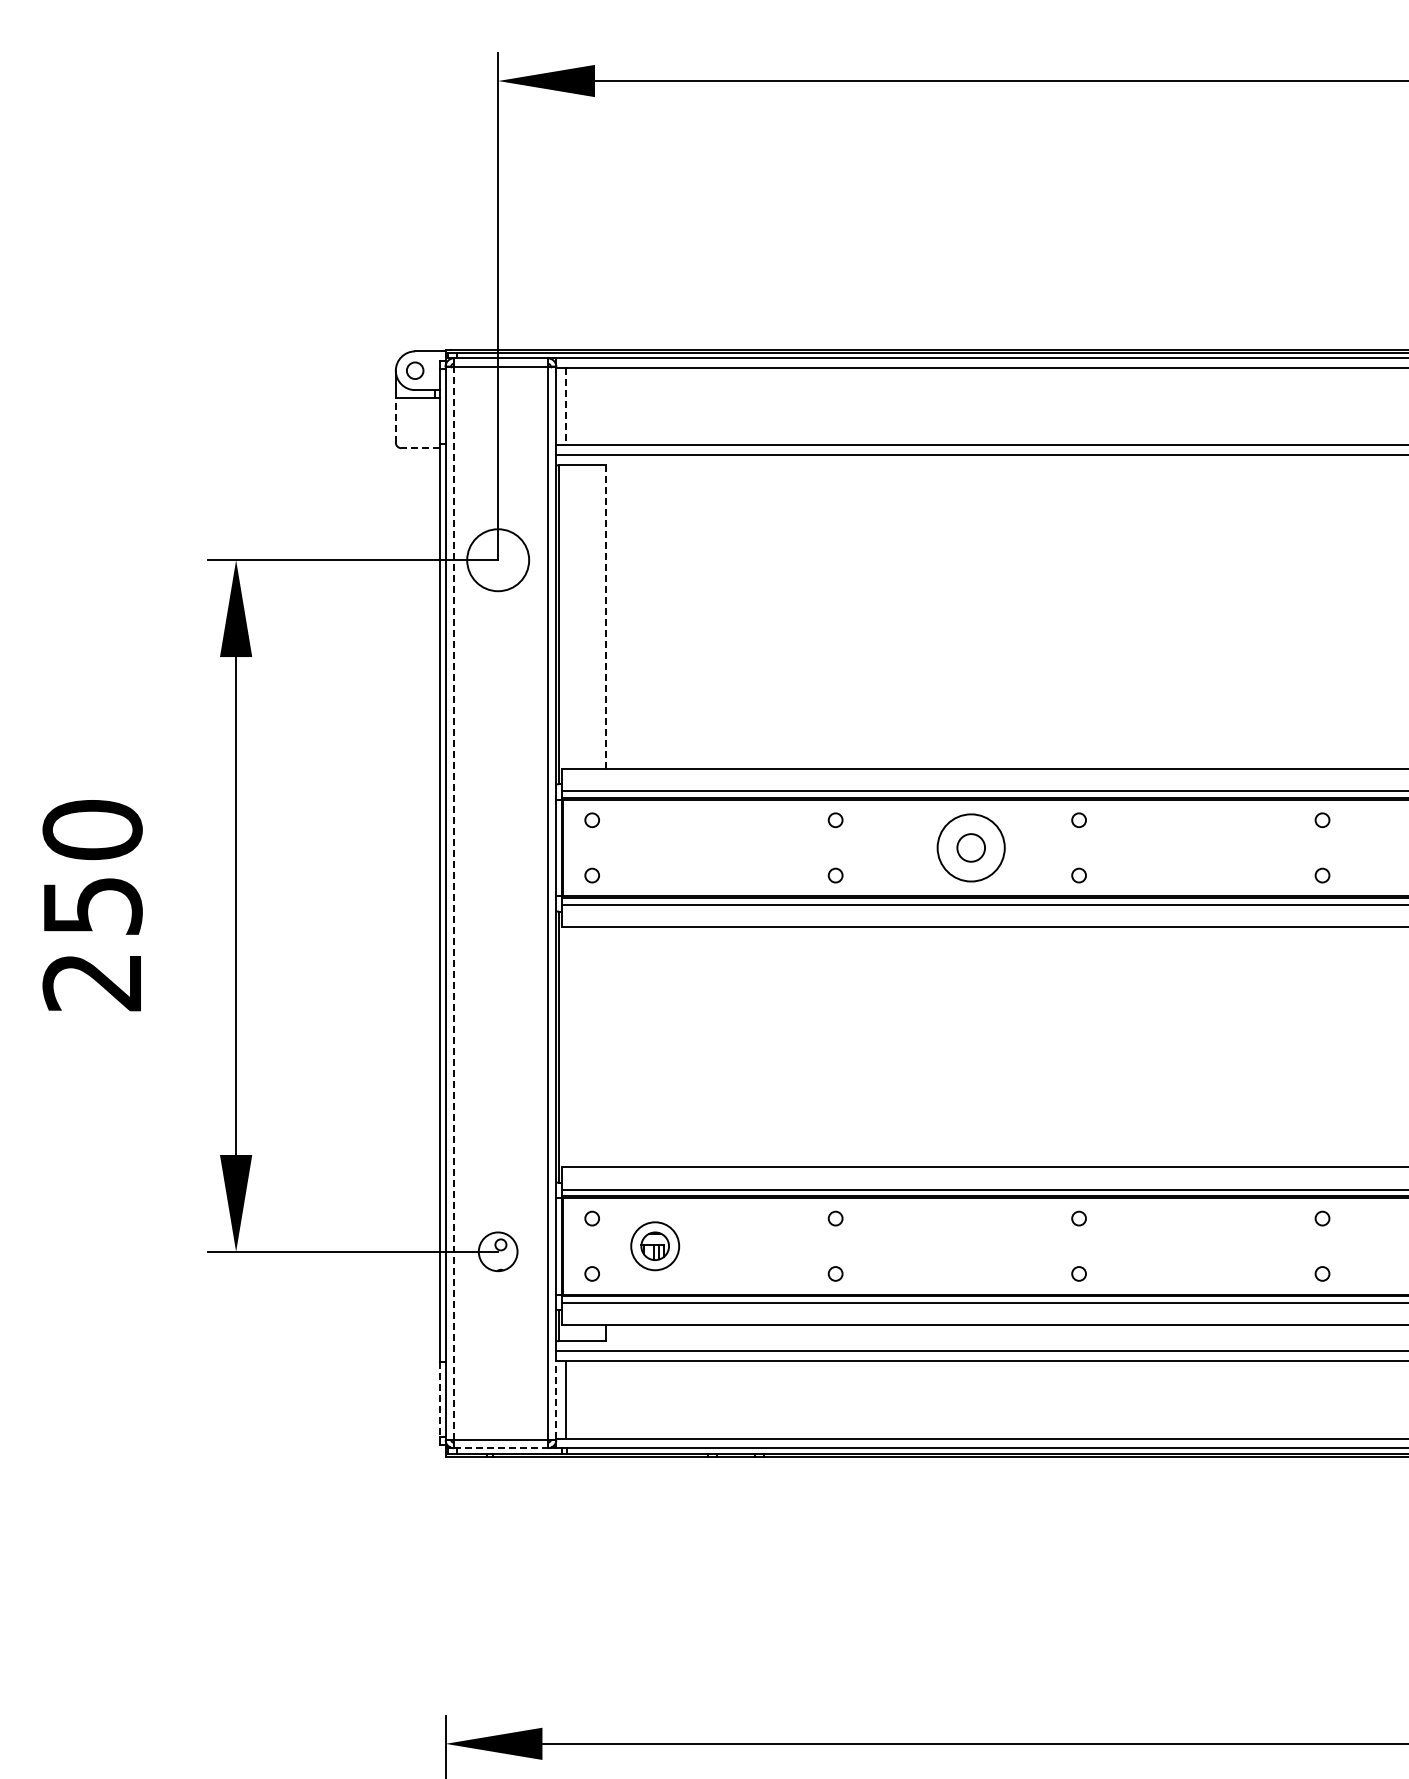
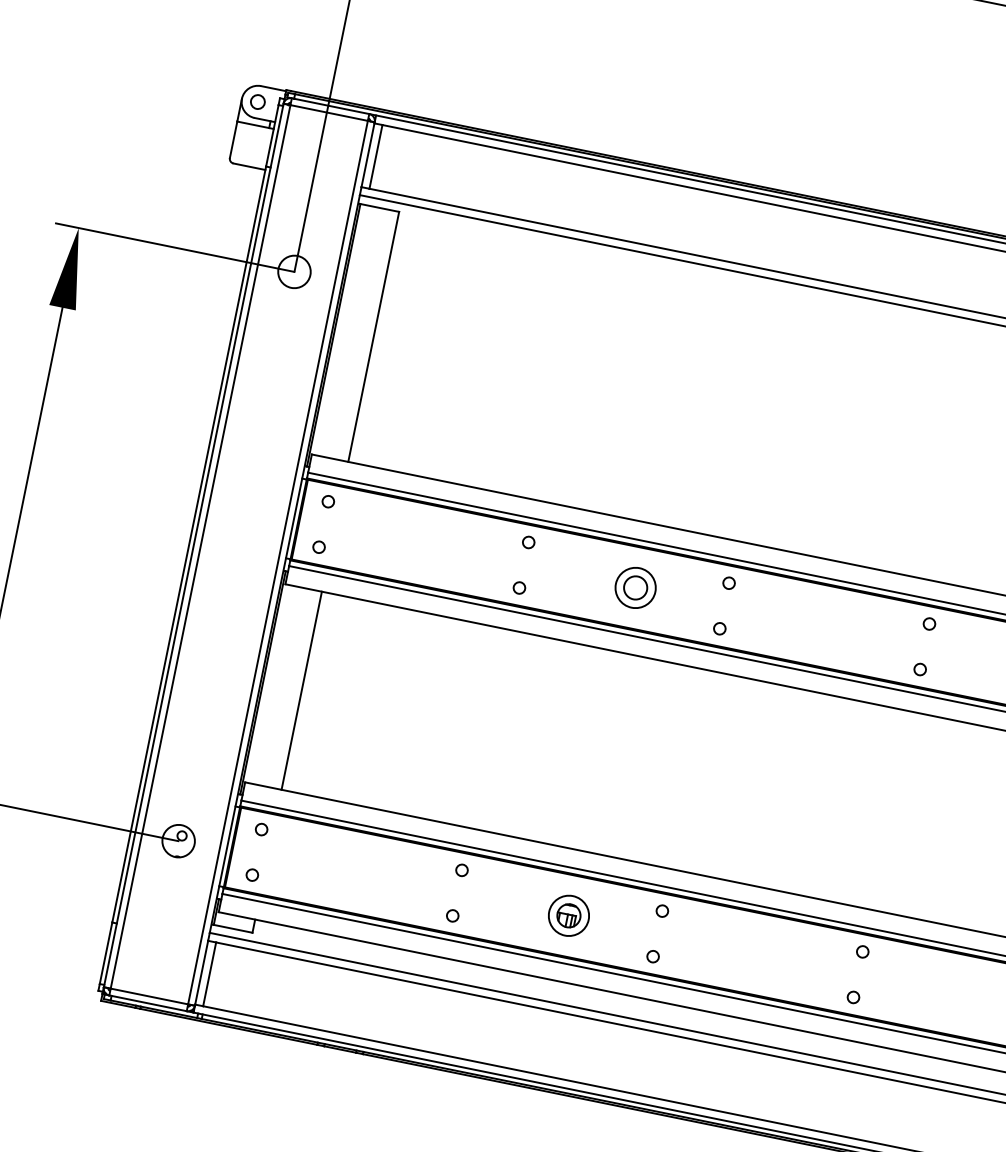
line: (565, 406) -> (375, 156), dashed -> solid
line: (395, 420) -> (233, 139), dashed -> solid
line: (420, 448) -> (249, 166), dashed -> solid
circle: (497, 559) -> (294, 271), size x0.62
line: (606, 617) -> (374, 337), dashed -> solid
circle: (971, 847) -> (635, 587), size x0.71
line: (453, 903) -> (200, 546), dashed -> solid
line: (606, 1046) -> (302, 690), added
part: (655, 1246) -> (569, 916), moved
line: (556, 1399) -> (201, 972), dashed -> solid
line: (440, 1400) -> (106, 953), dashed -> solid
line: (501, 1448) -> (148, 1003), dashed -> solid

